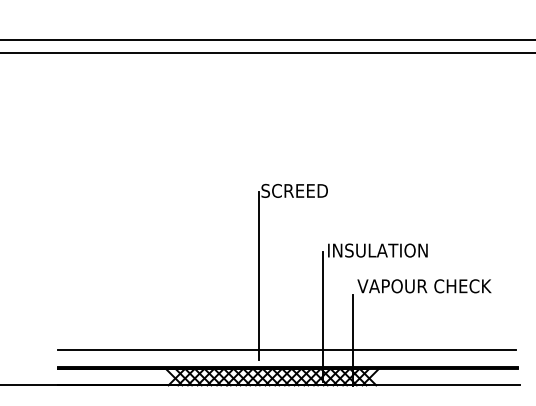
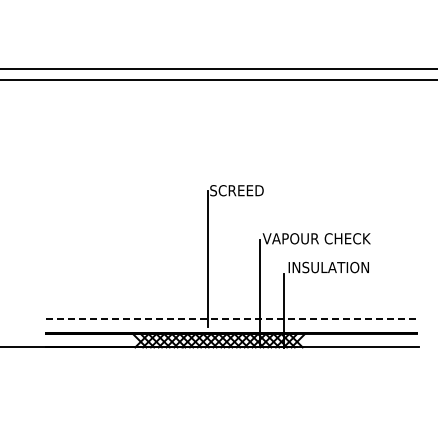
text: (393, 250) -> (316, 238), INSULATION -> VAPOUR CHECK
text: (424, 286) -> (341, 267), VAPOUR CHECK -> INSULATION
line: (286, 349) -> (230, 318), solid -> dashed

